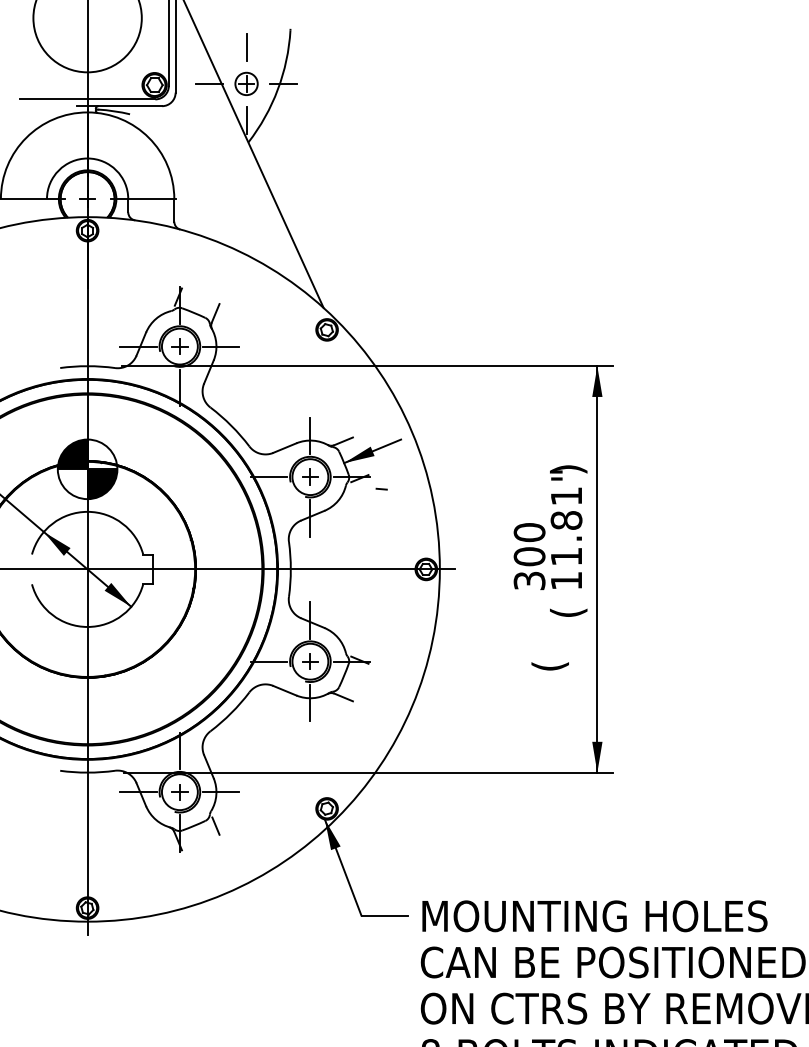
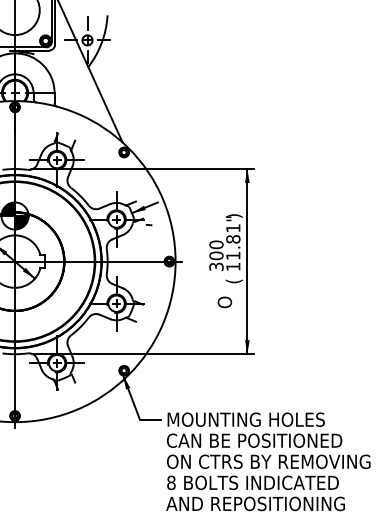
text: (549, 659) -> (225, 302), ( -> O

